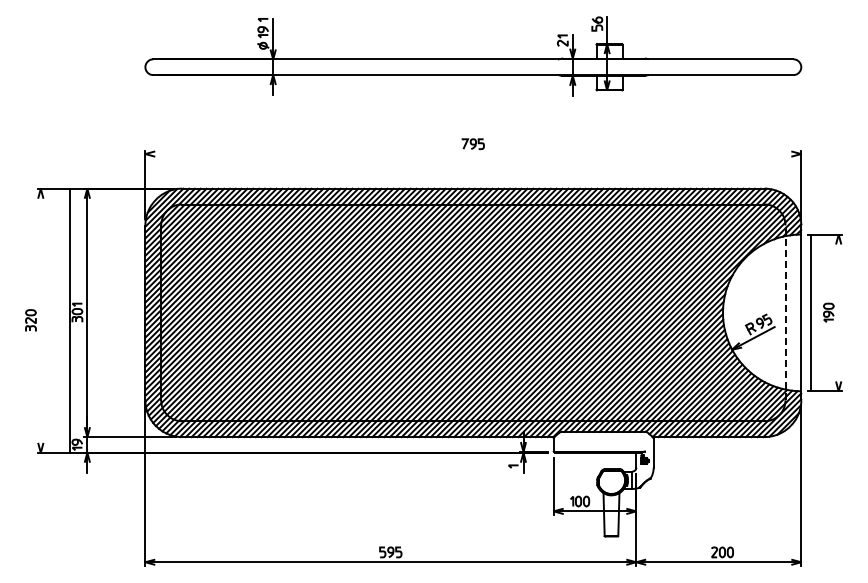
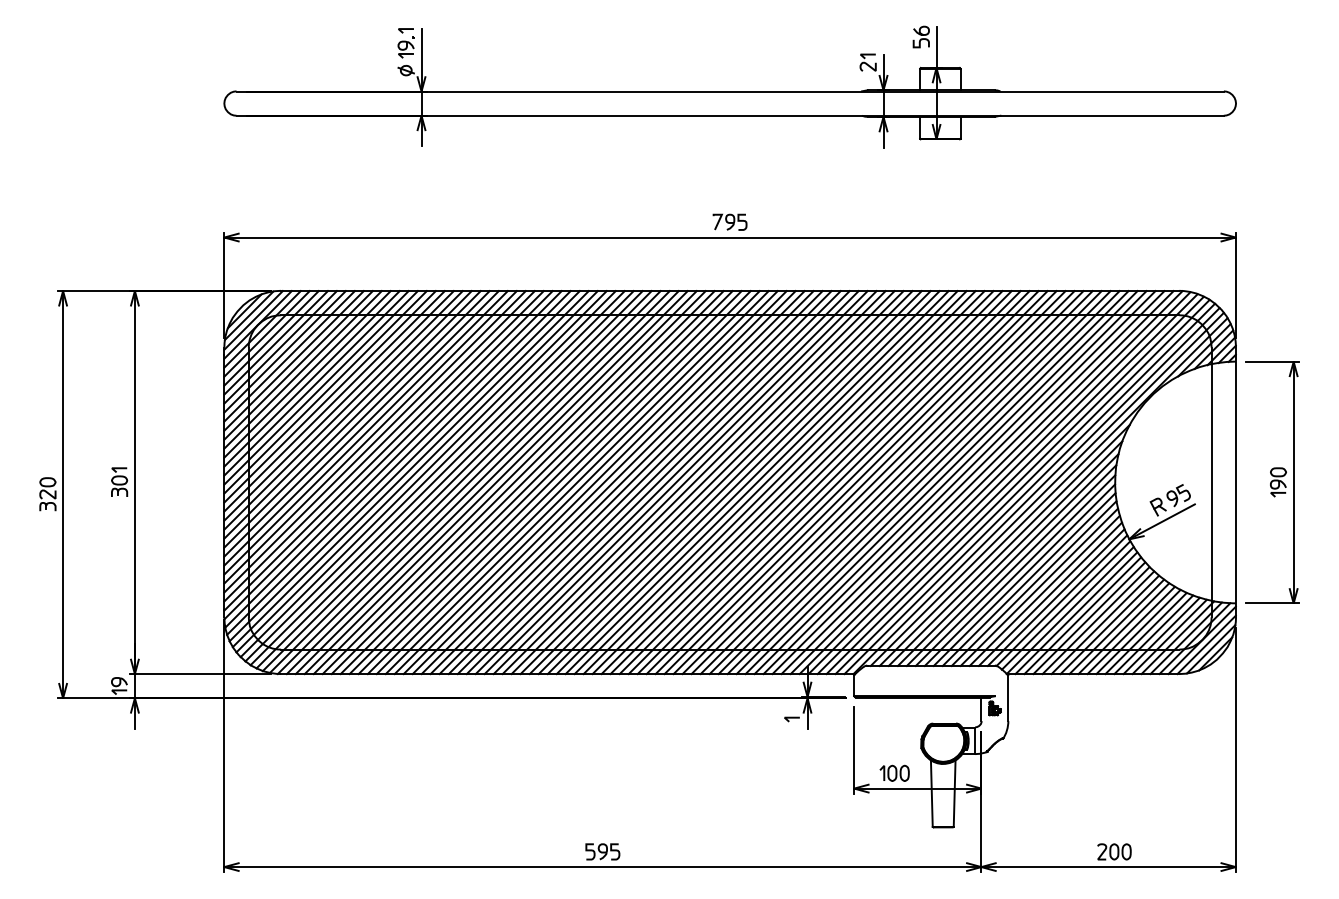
line: (473, 154) -> (730, 238), added
line: (785, 312) -> (1211, 481), dashed -> solid
line: (810, 312) -> (1293, 481), moved
line: (69, 320) -> (62, 494), moved

